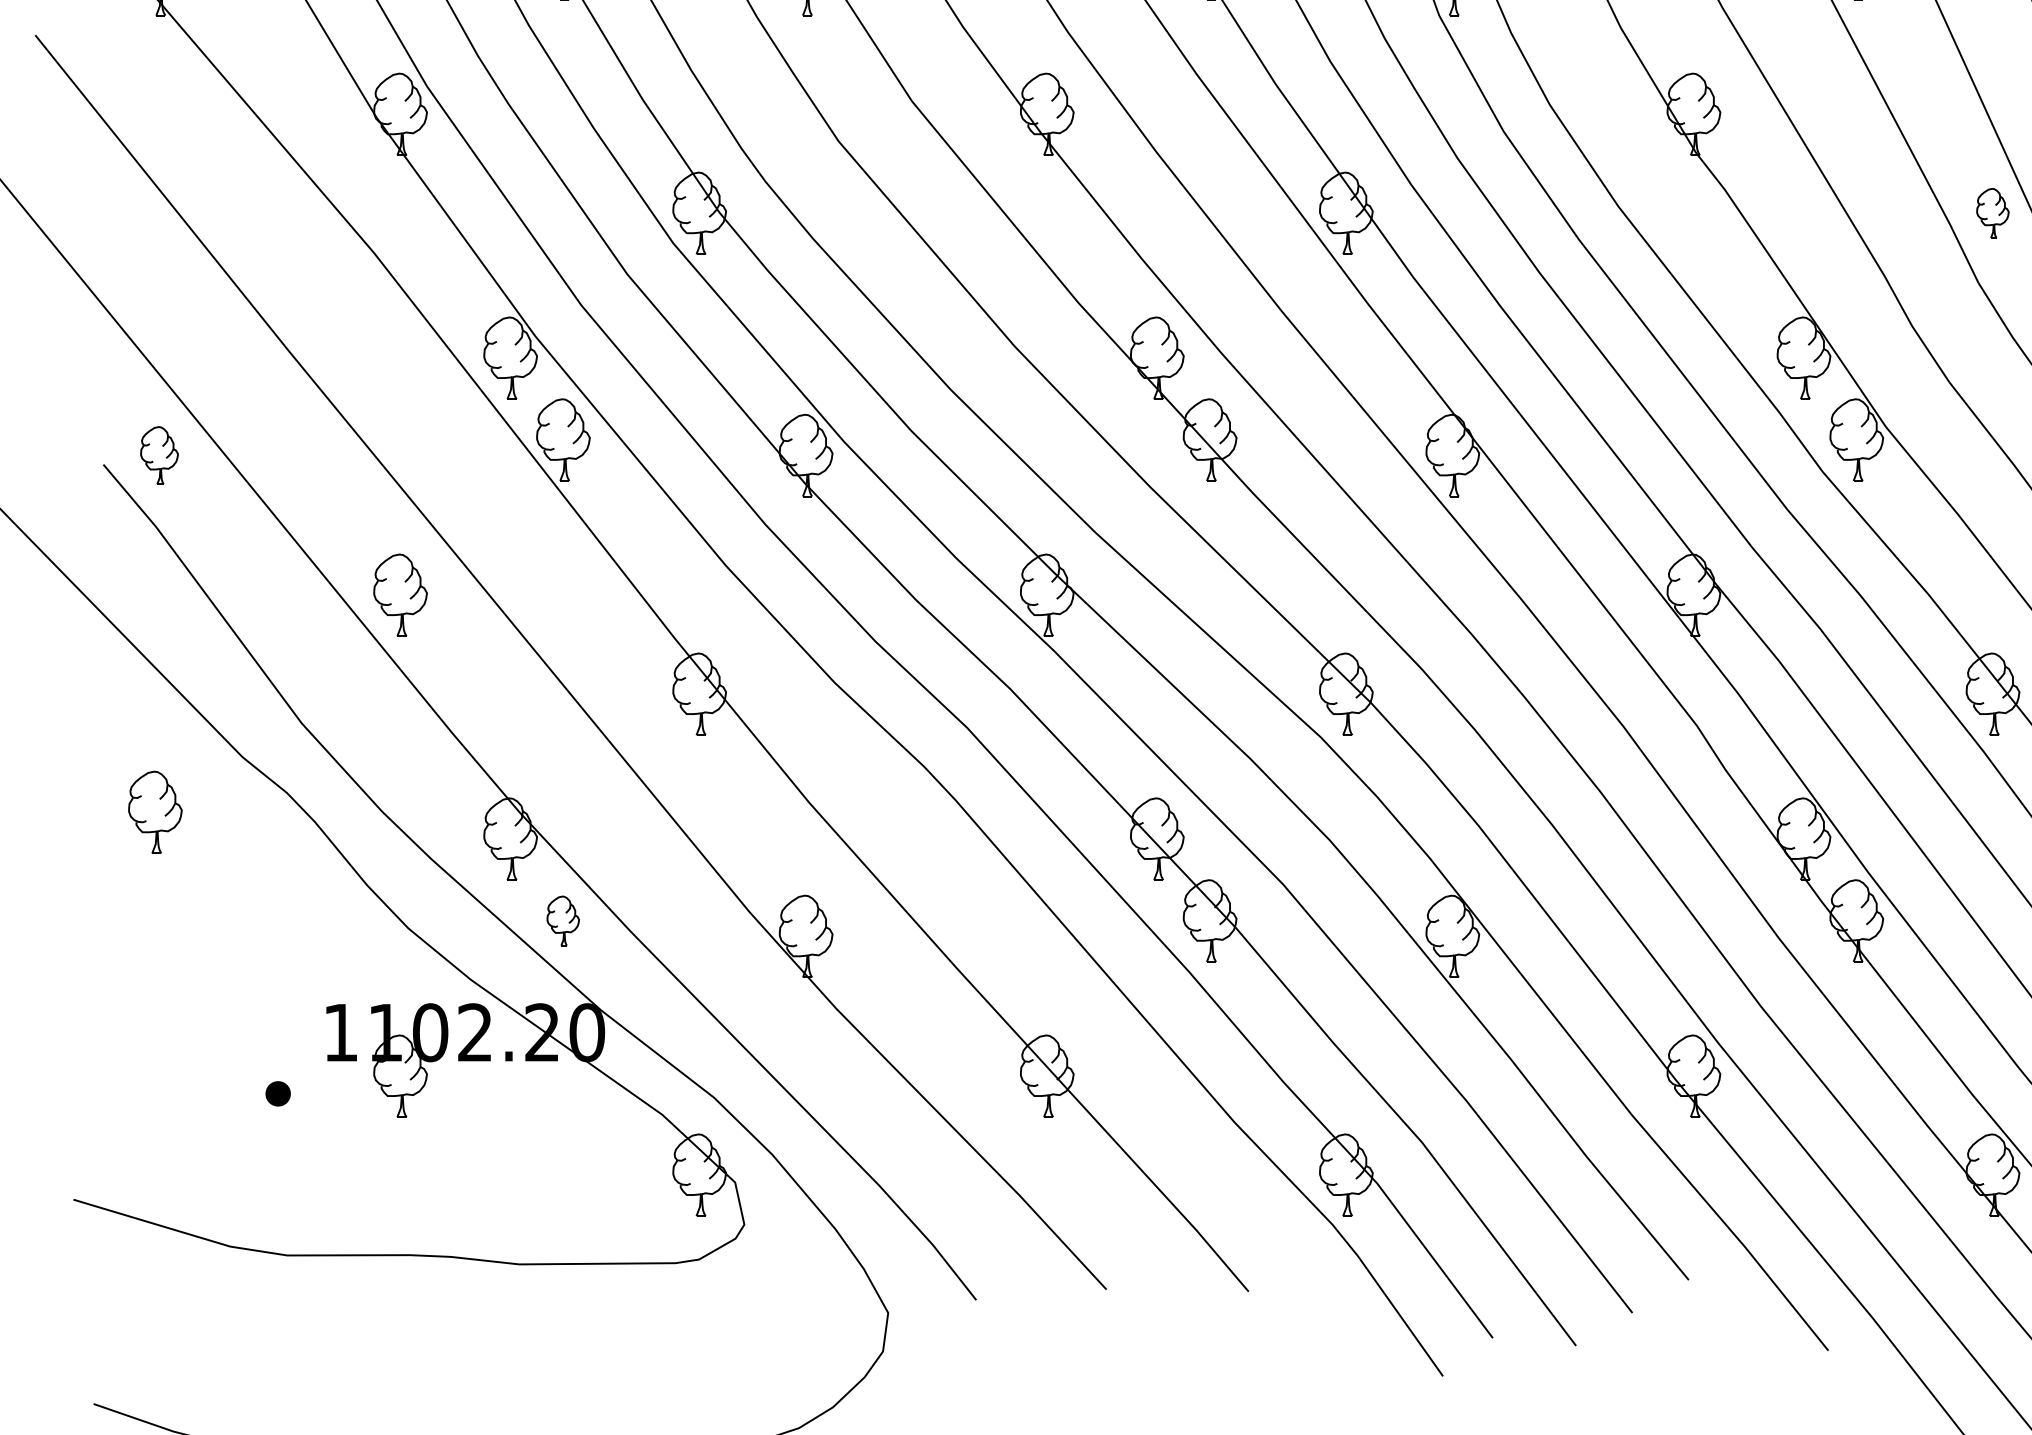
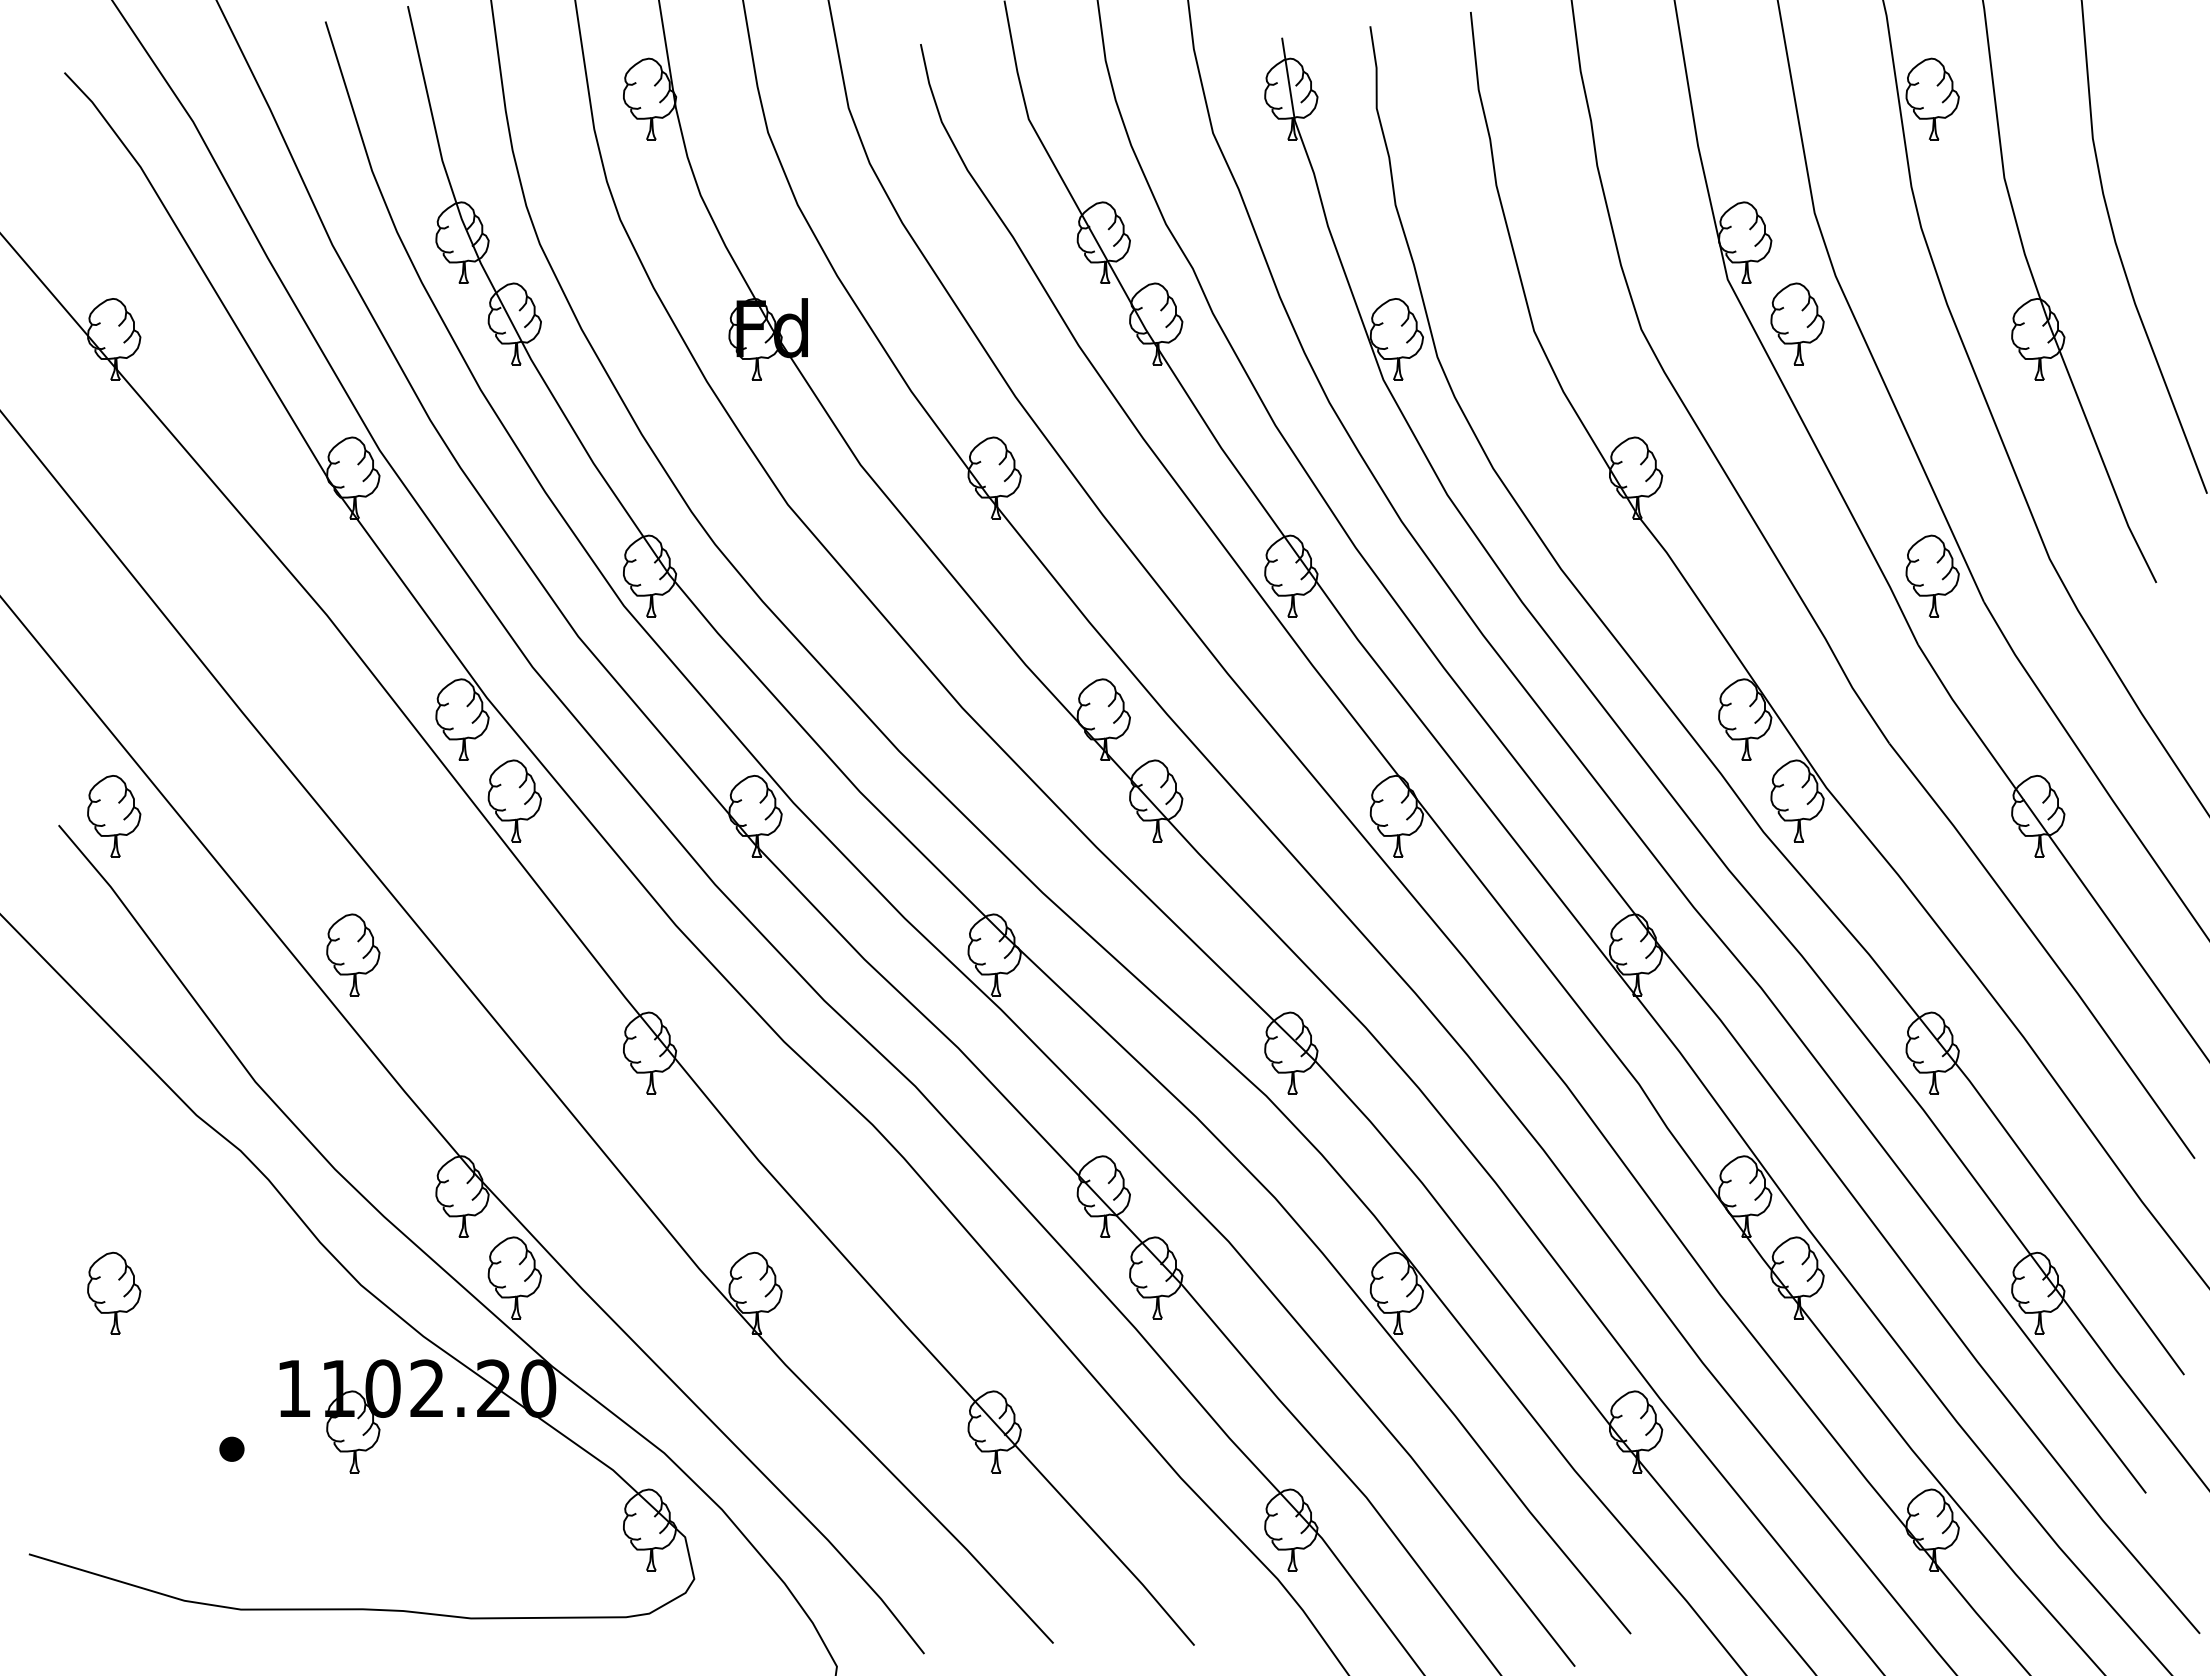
part: (1992, 212) -> (1932, 575), size x1.67
part: (159, 455) -> (114, 816), size x1.43
part: (155, 811) -> (114, 1292), moved
part: (563, 920) -> (514, 1277), size x1.67

